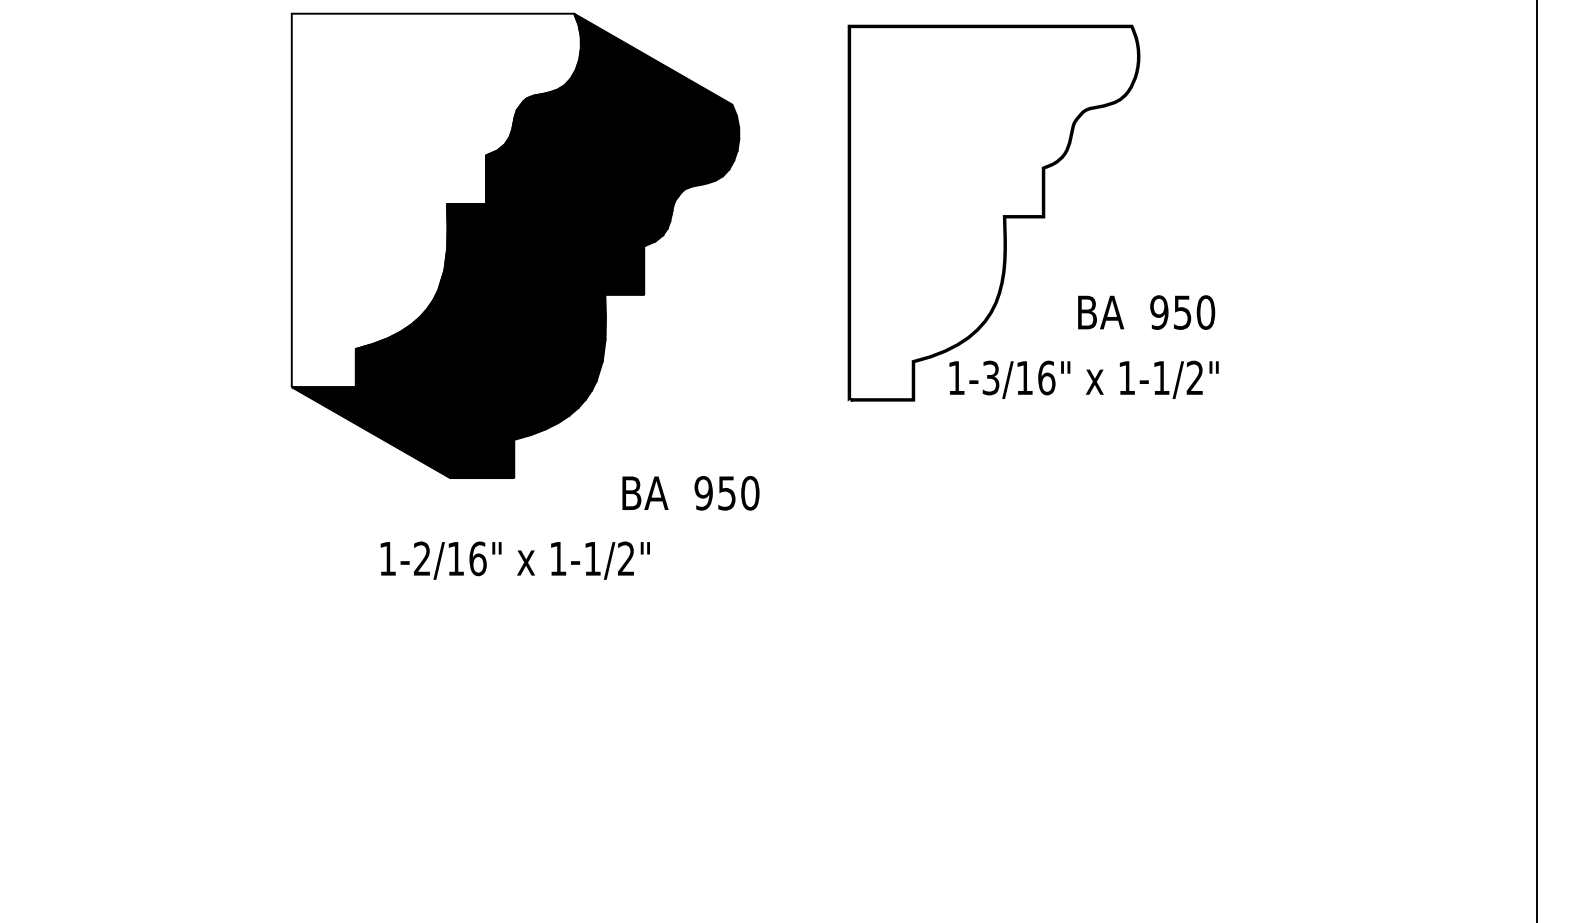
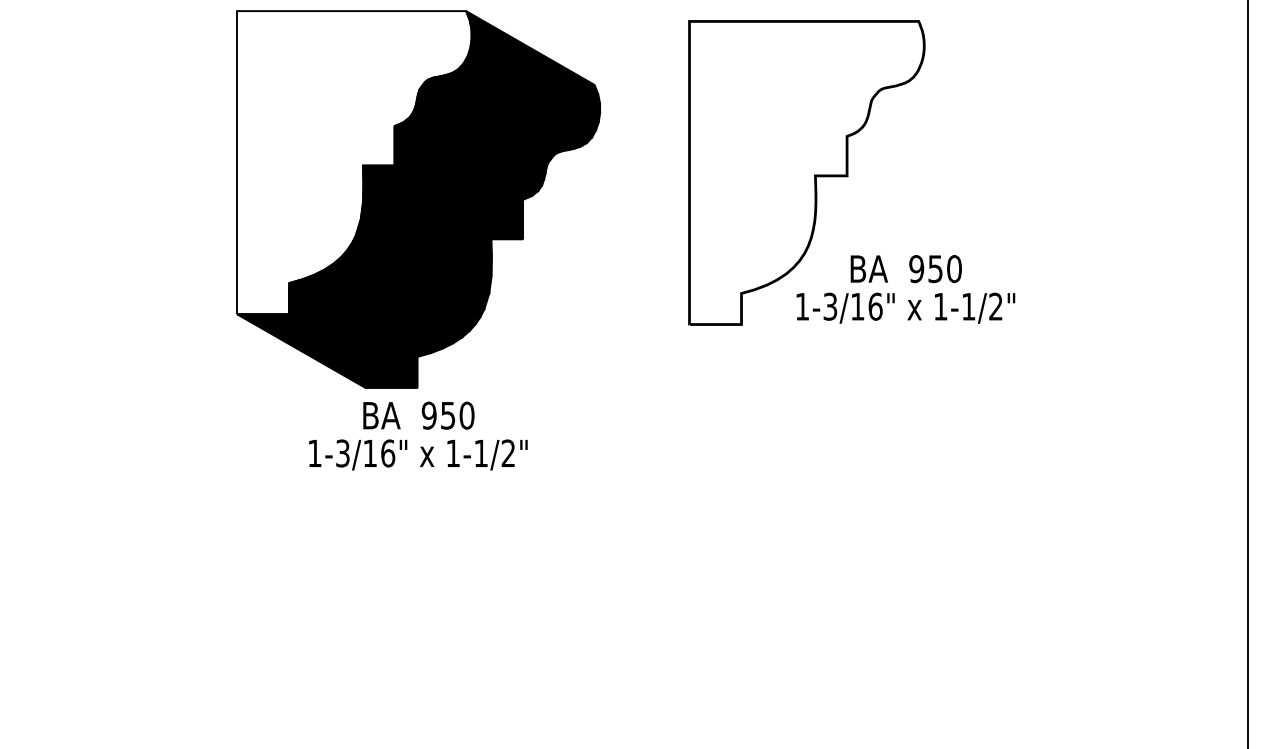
text: (1146, 312) -> (906, 269), moved
text: (1083, 379) -> (905, 307), moved
text: (690, 493) -> (418, 415), moved
text: (422, 558) -> (343, 453), 1-2/16" -> 1-3/16"

